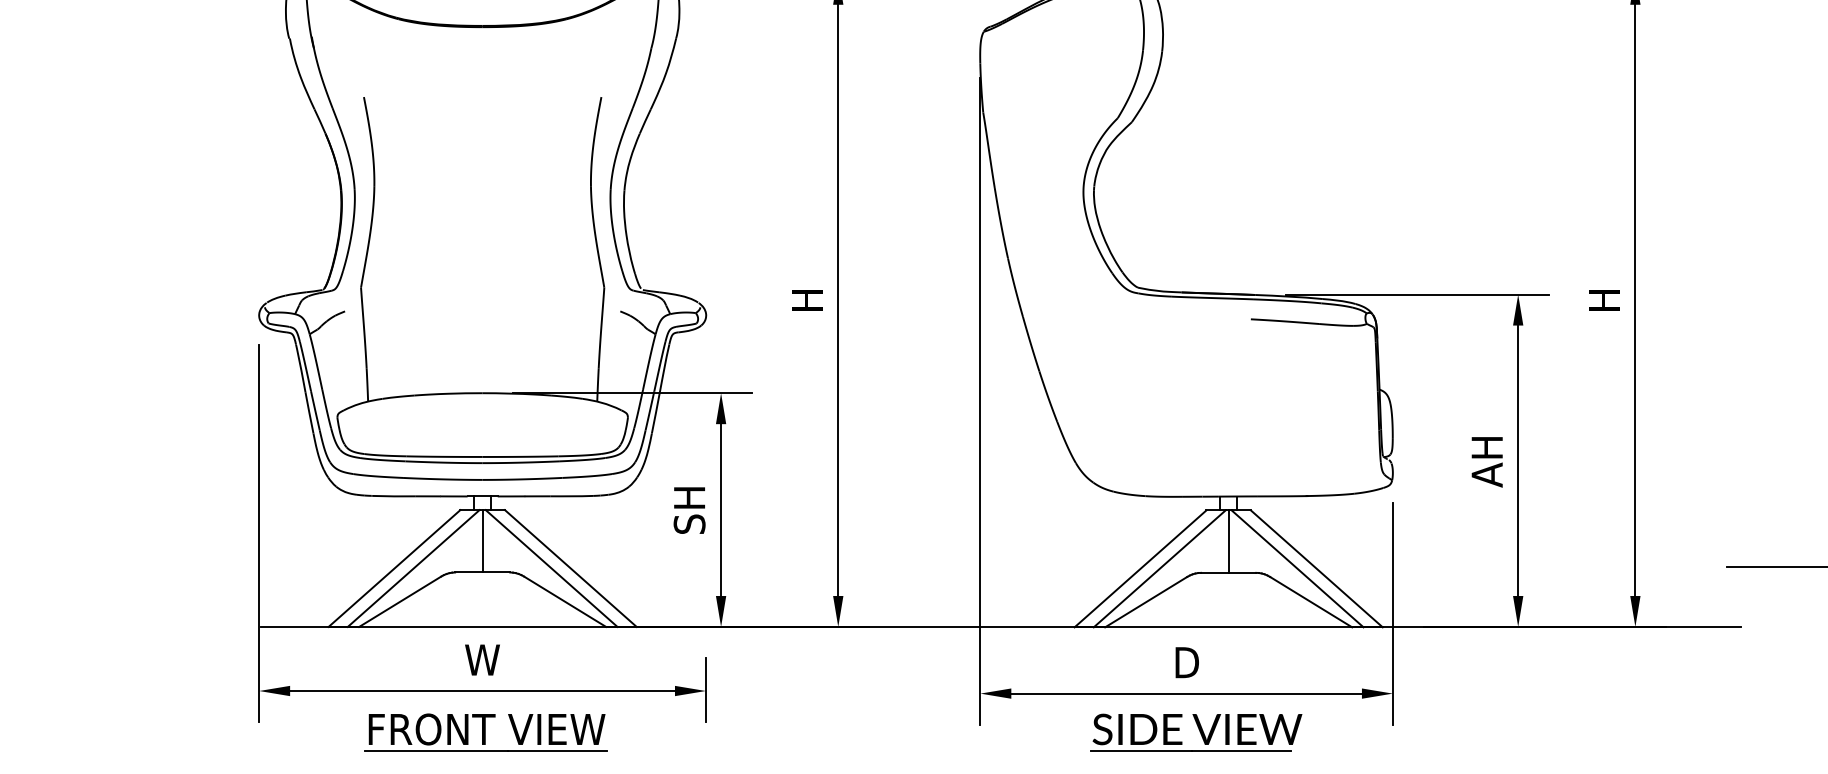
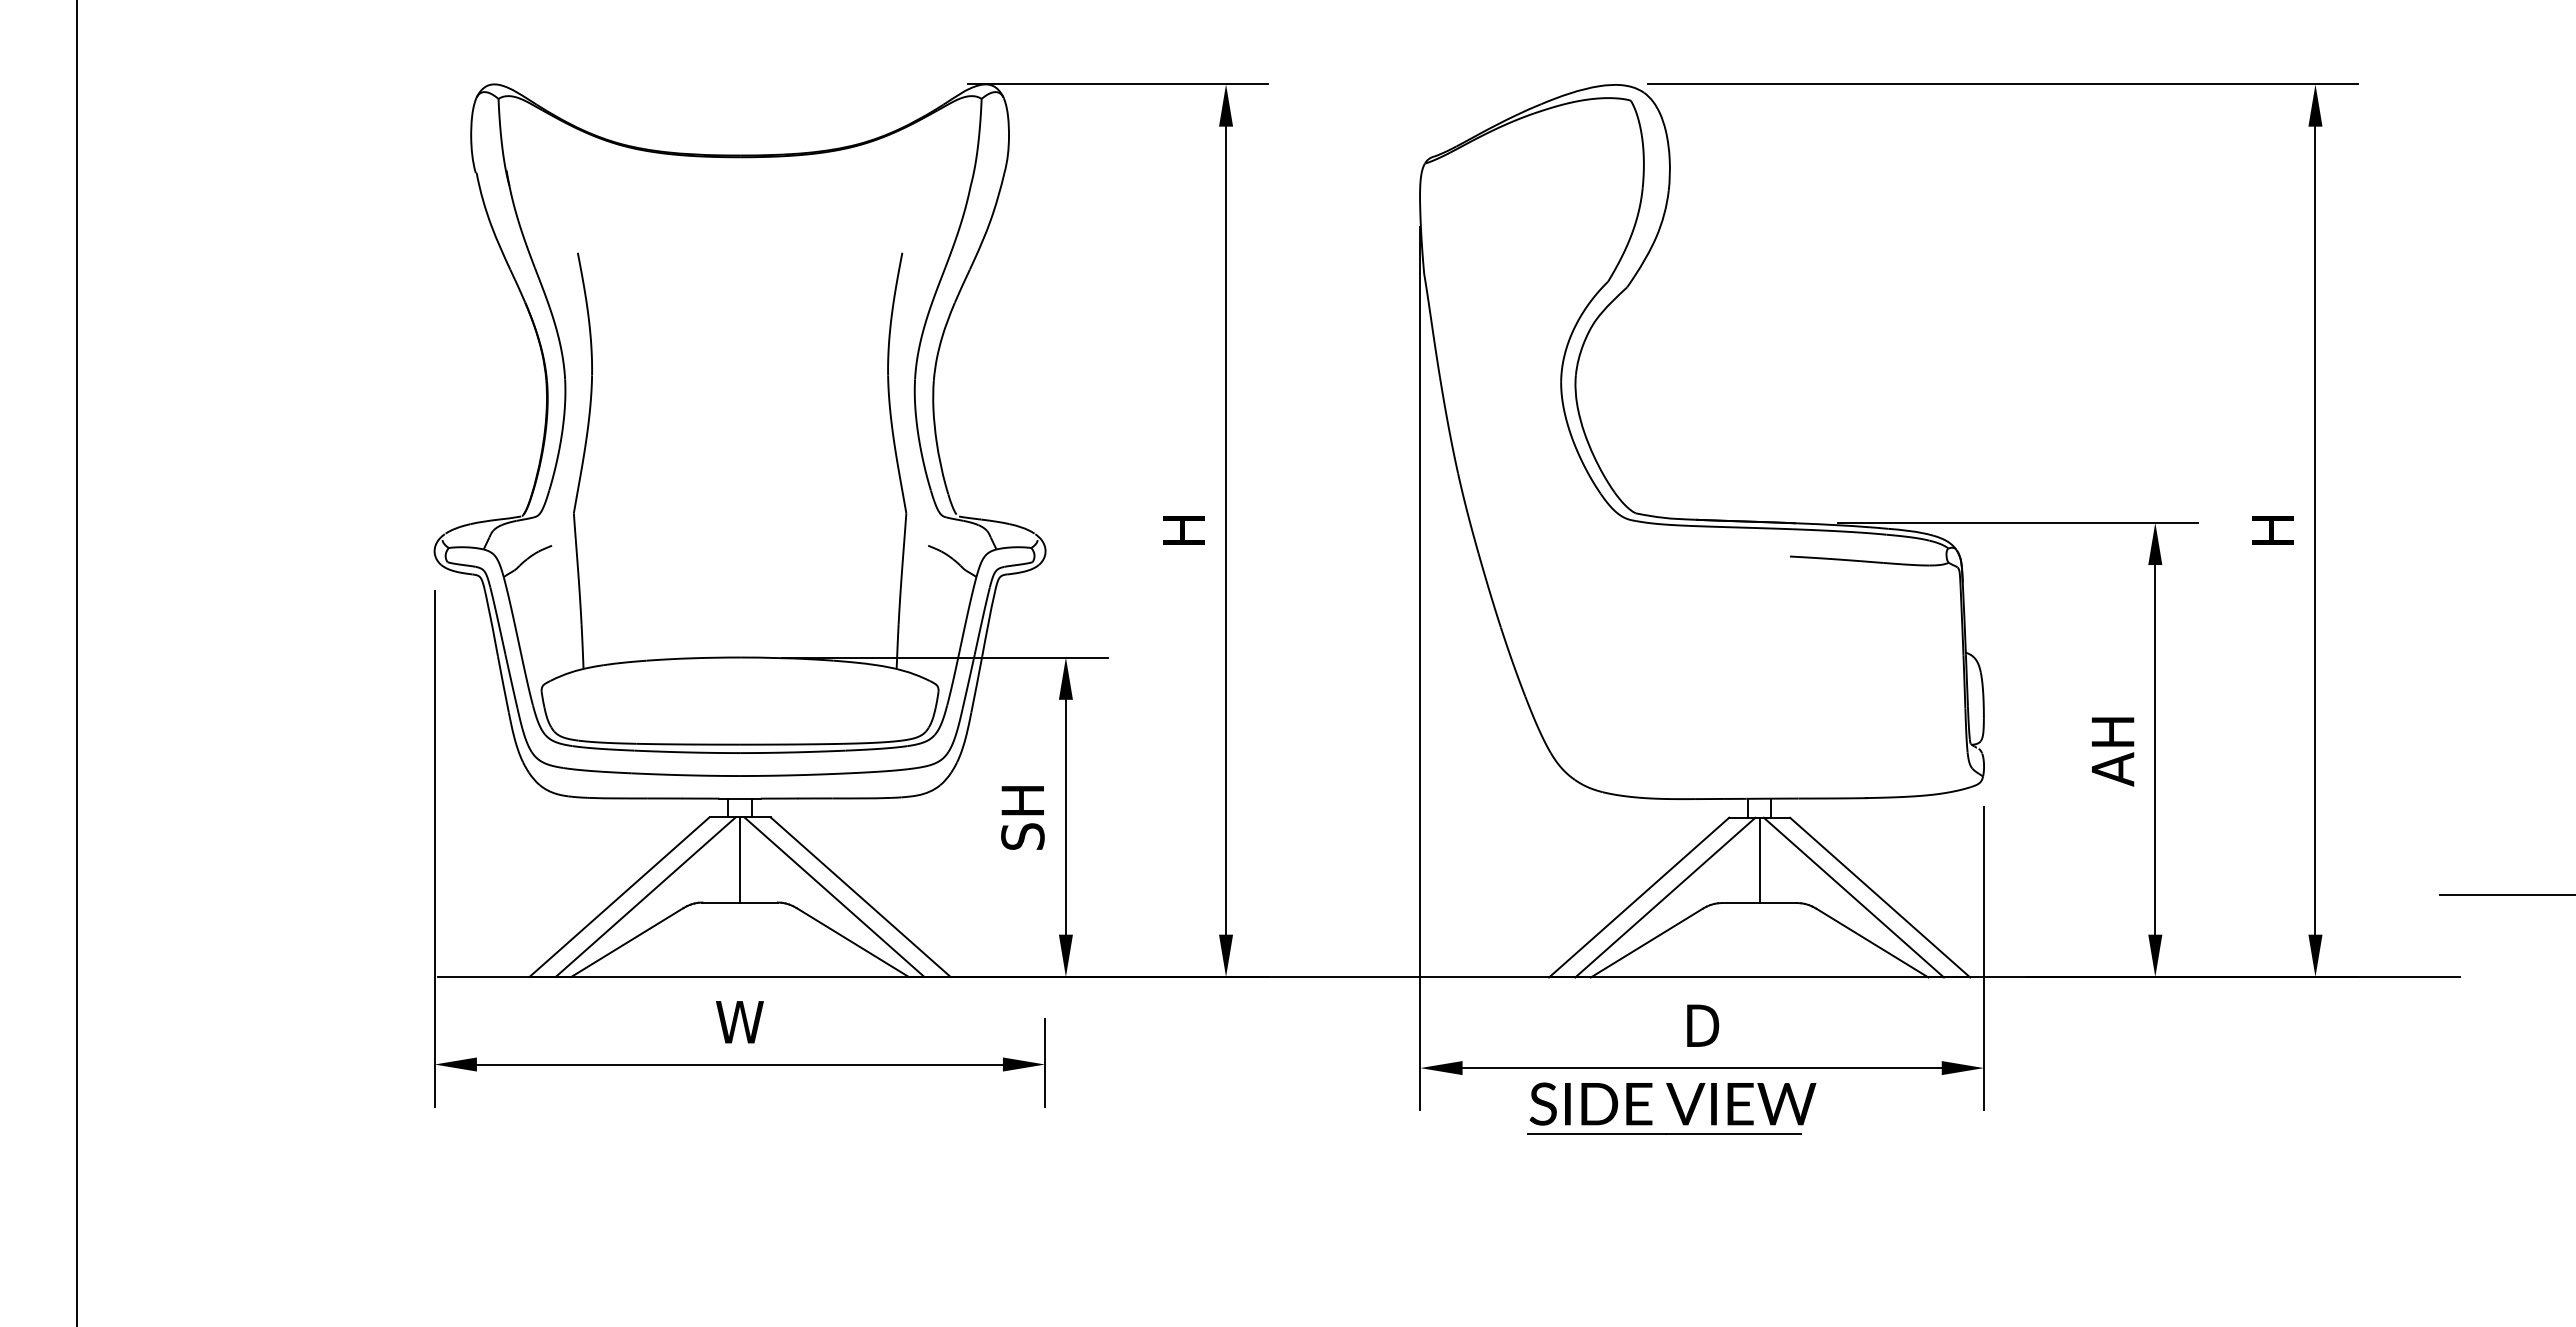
part: (485, 732) -> (744, 1121), removed
part: (1196, 732) -> (1671, 1108), moved

